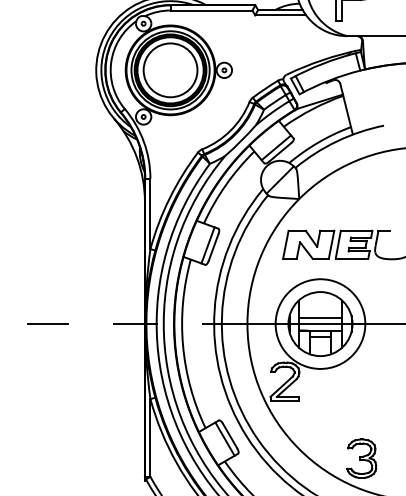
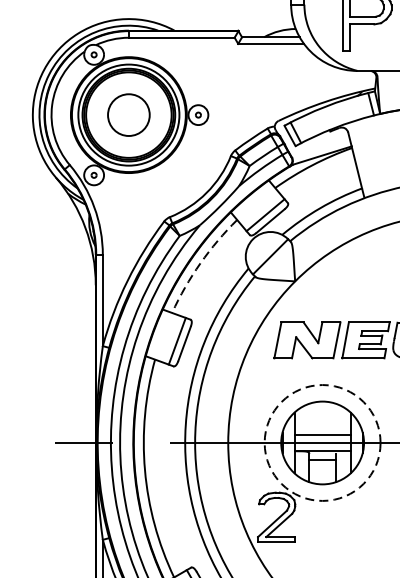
circle: (170, 70) -> (128, 115), size x0.6
arc: (225, 185) -> (199, 263), solid -> dashed
circle: (320, 323) -> (322, 442), solid -> dashed

